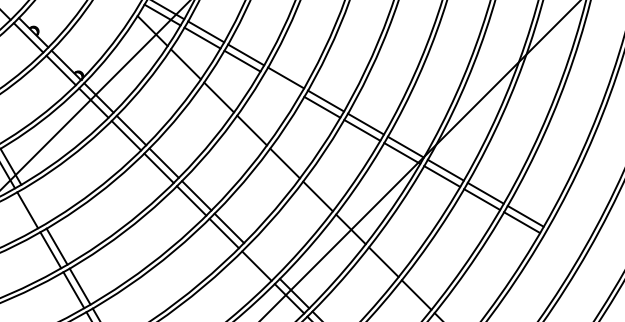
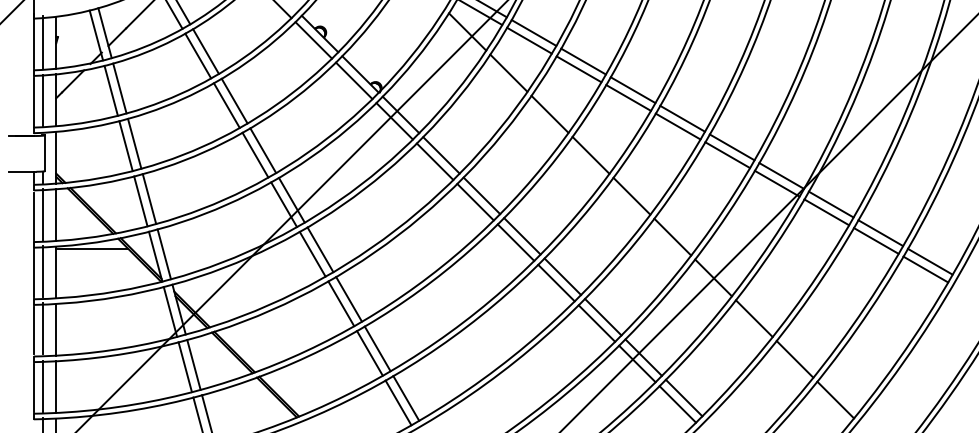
line: (282, 83) -> (628, 97), added
line: (34, 206) -> (320, 249), added
line: (262, 260) -> (603, 316), added

